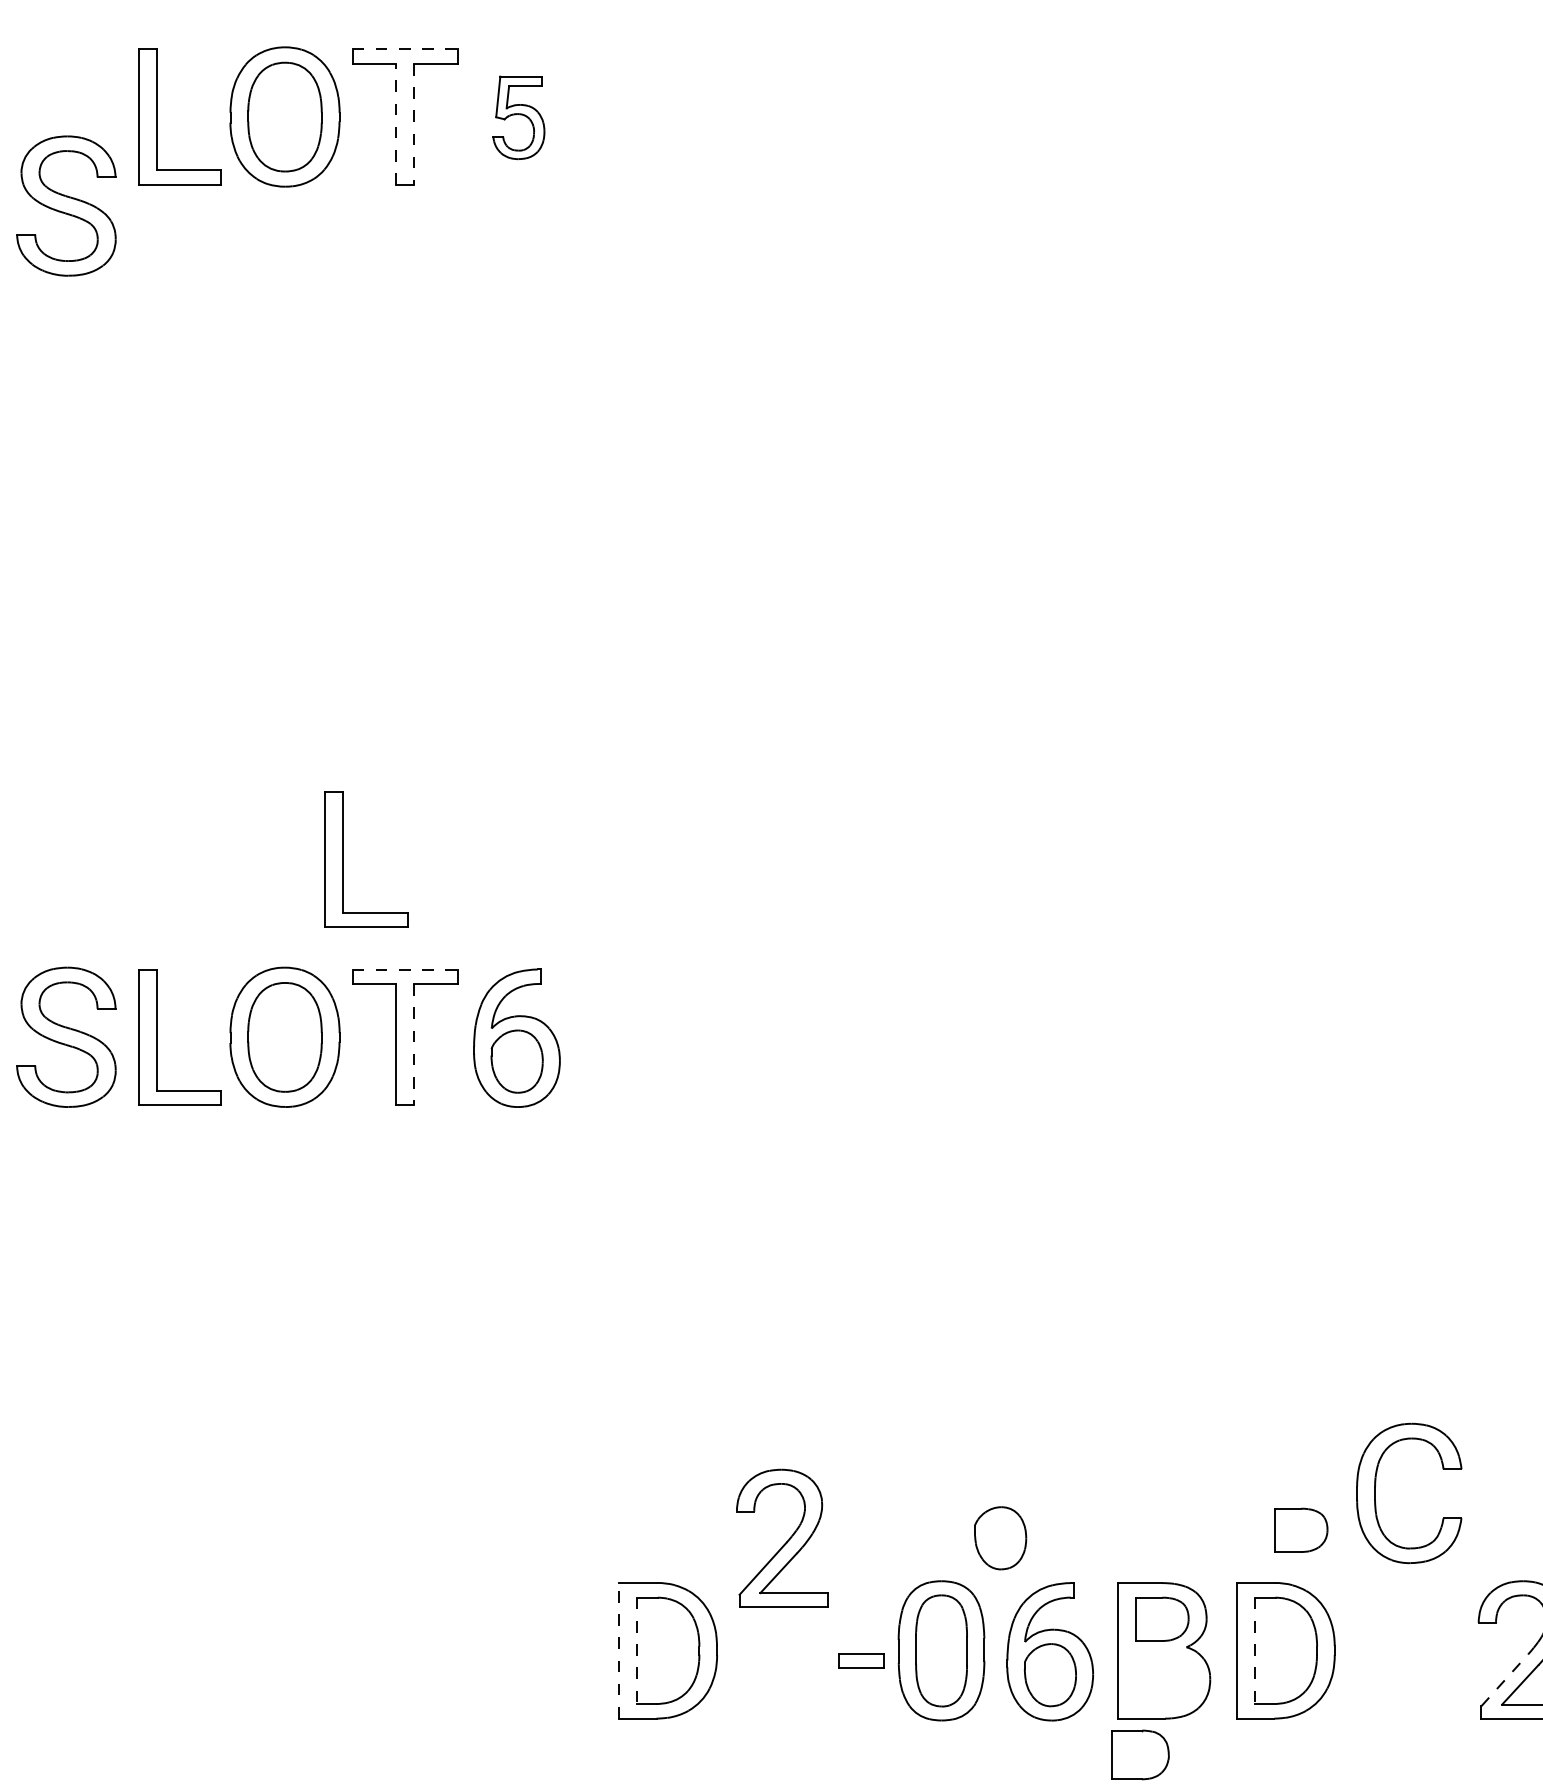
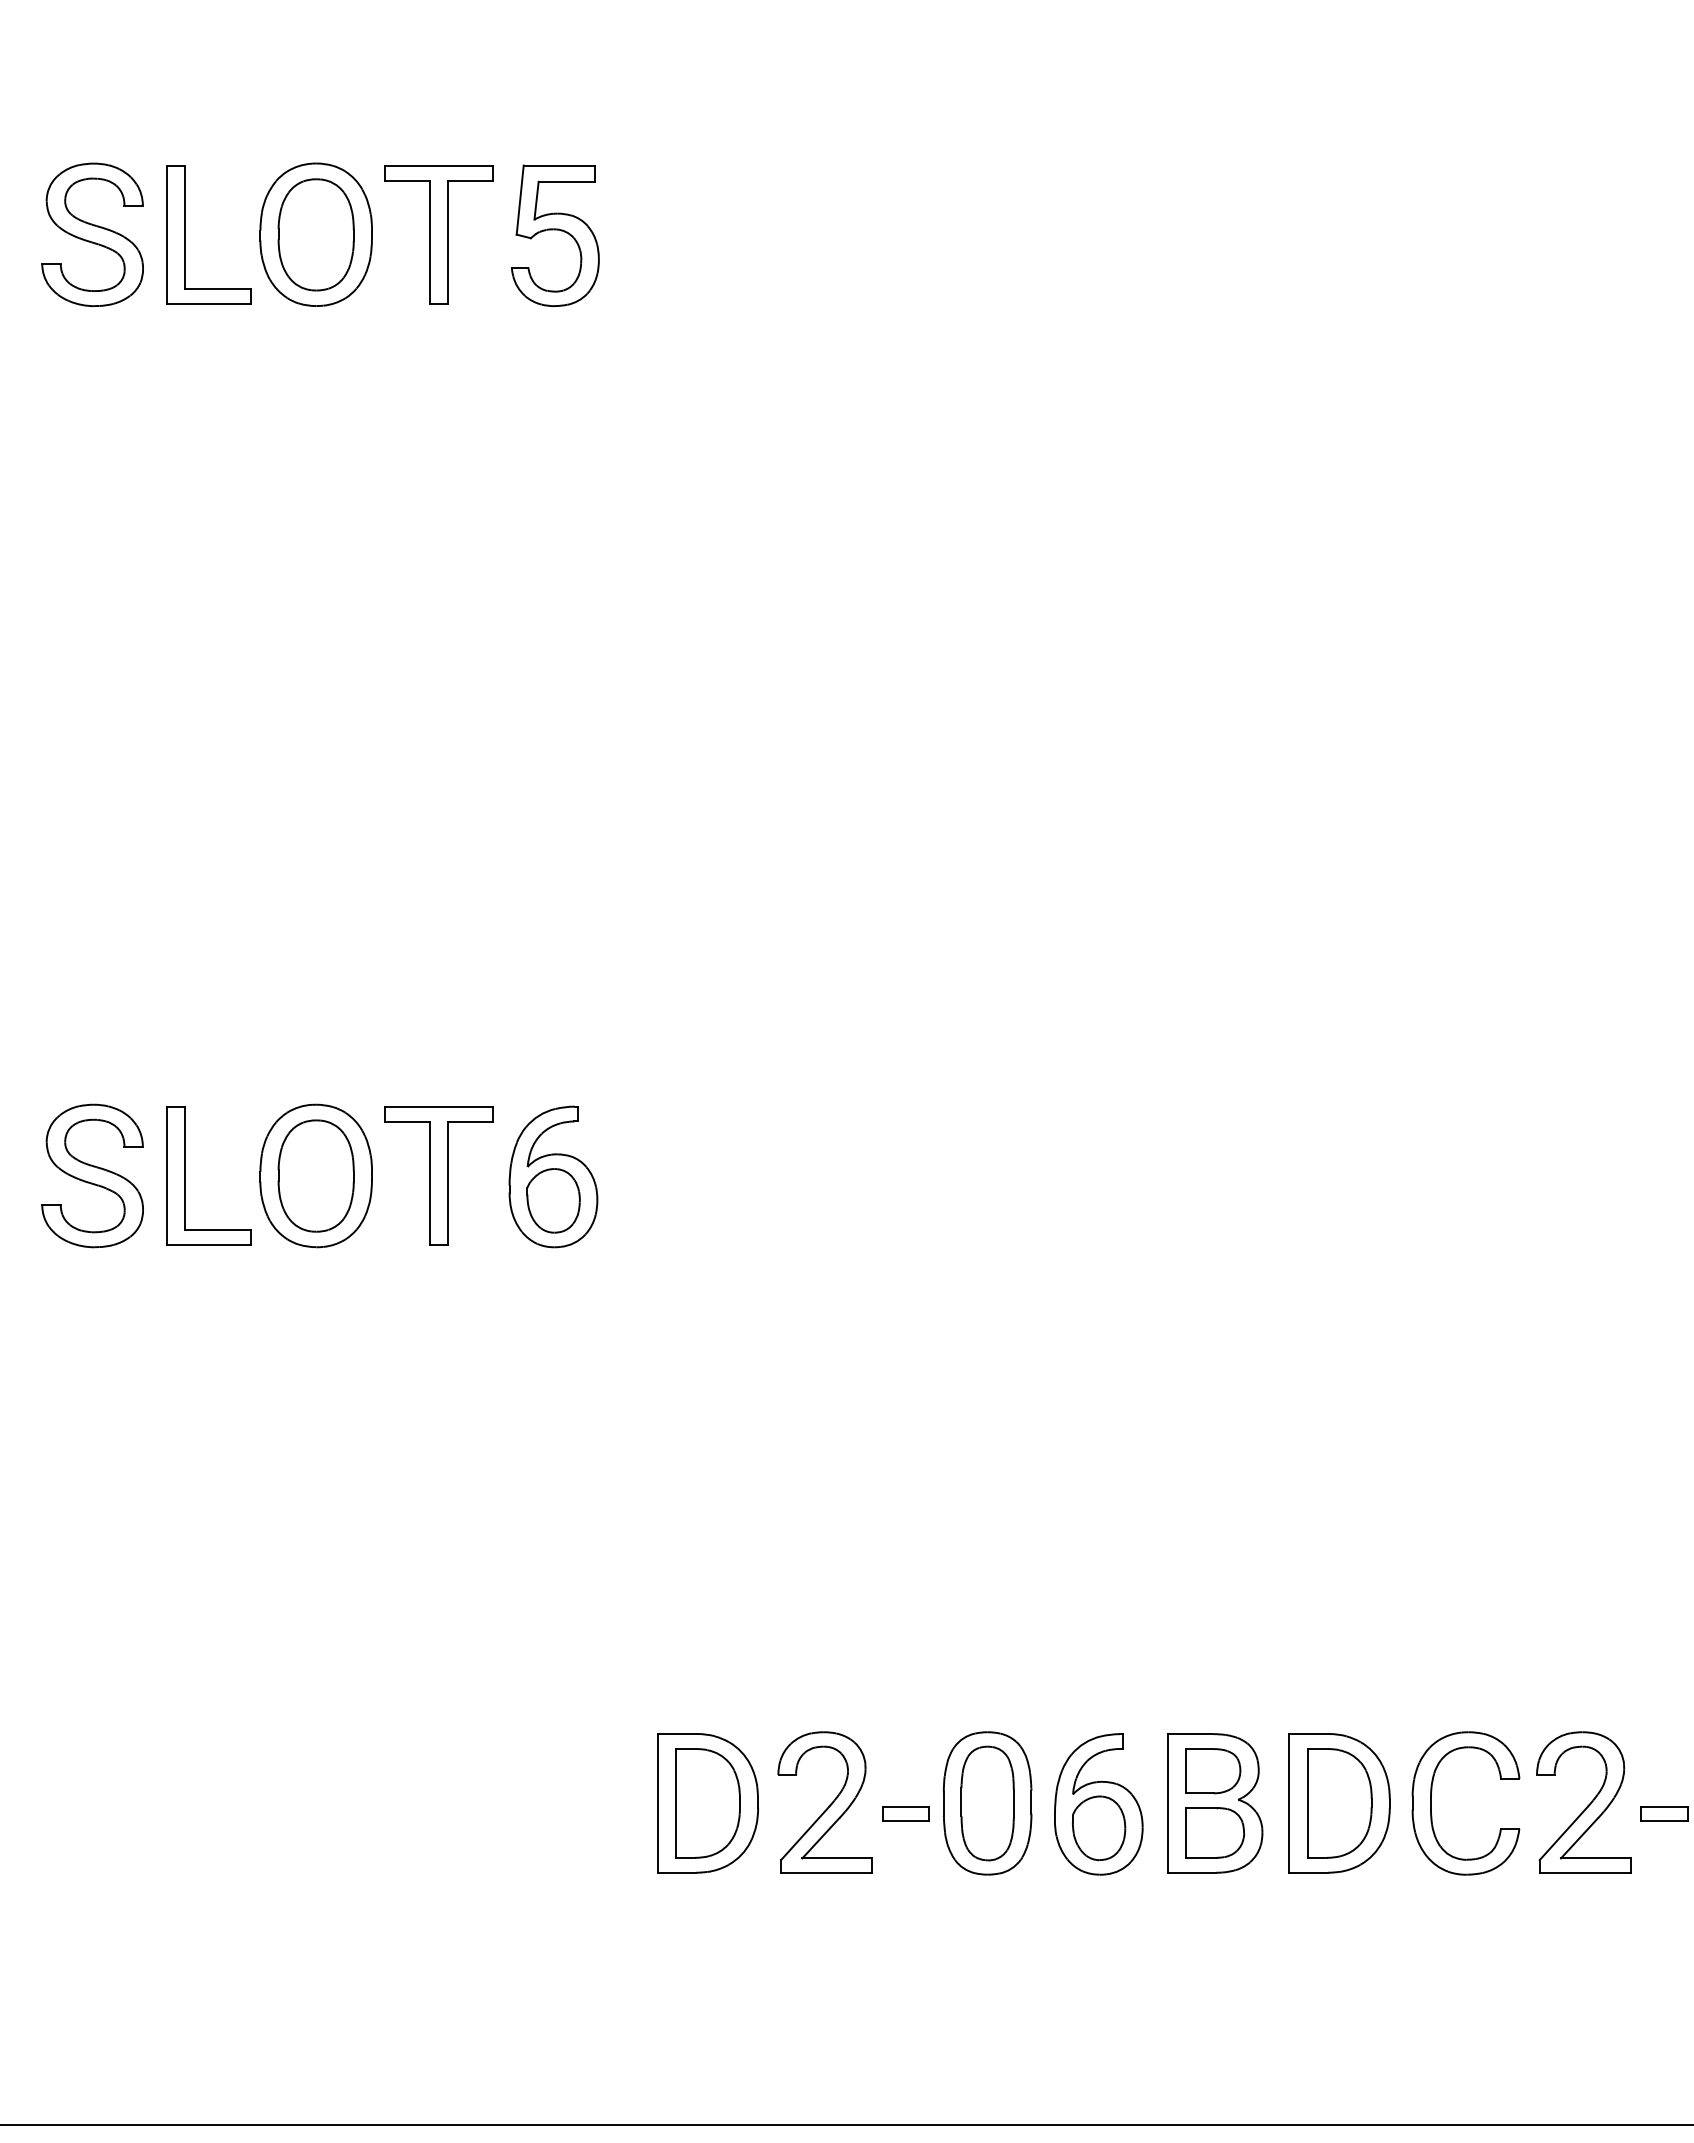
line: (405, 49) -> (439, 165), dashed -> solid
part: (518, 117) -> (555, 235), size x1.67
line: (395, 124) -> (429, 242), dashed -> solid
line: (414, 124) -> (448, 242), dashed -> solid
part: (66, 205) -> (92, 234), moved
part: (343, 858) -> (376, 993), removed
line: (405, 969) -> (439, 1106), dashed -> solid
line: (414, 1044) -> (448, 1183), dashed -> solid
part: (1375, 1493) -> (1431, 1803), moved
part: (1301, 1530) -> (1355, 1680), removed
part: (782, 1538) -> (824, 1802), moved
part: (1001, 1538) -> (1048, 1688), removed
line: (618, 1649) -> (657, 1802), dashed -> solid
line: (637, 1651) -> (676, 1804), dashed -> solid
line: (1254, 1651) -> (1307, 1804), dashed -> solid
line: (1504, 1680) -> (1563, 1833), dashed -> solid
part: (1140, 1754) -> (1215, 1832), moved

